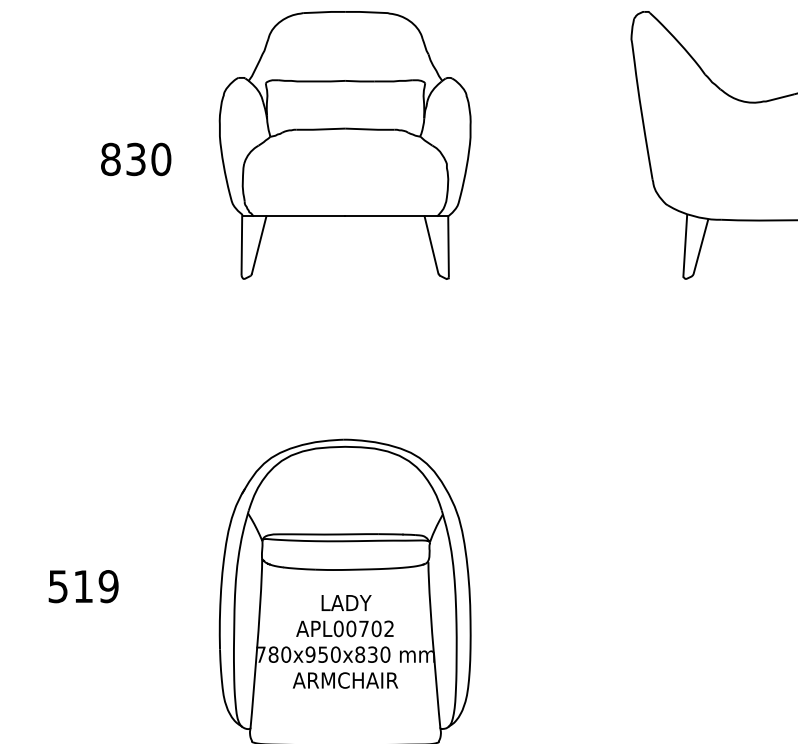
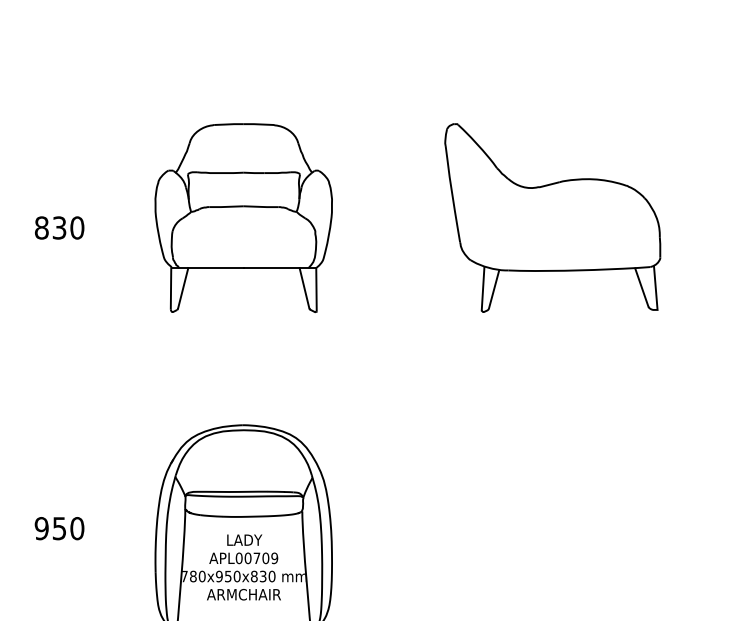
text: (135, 158) -> (59, 227), moved
text: (83, 586) -> (59, 528), 519 -> 950
text: (388, 629) -> (274, 558), APL00702 -> APL00709

